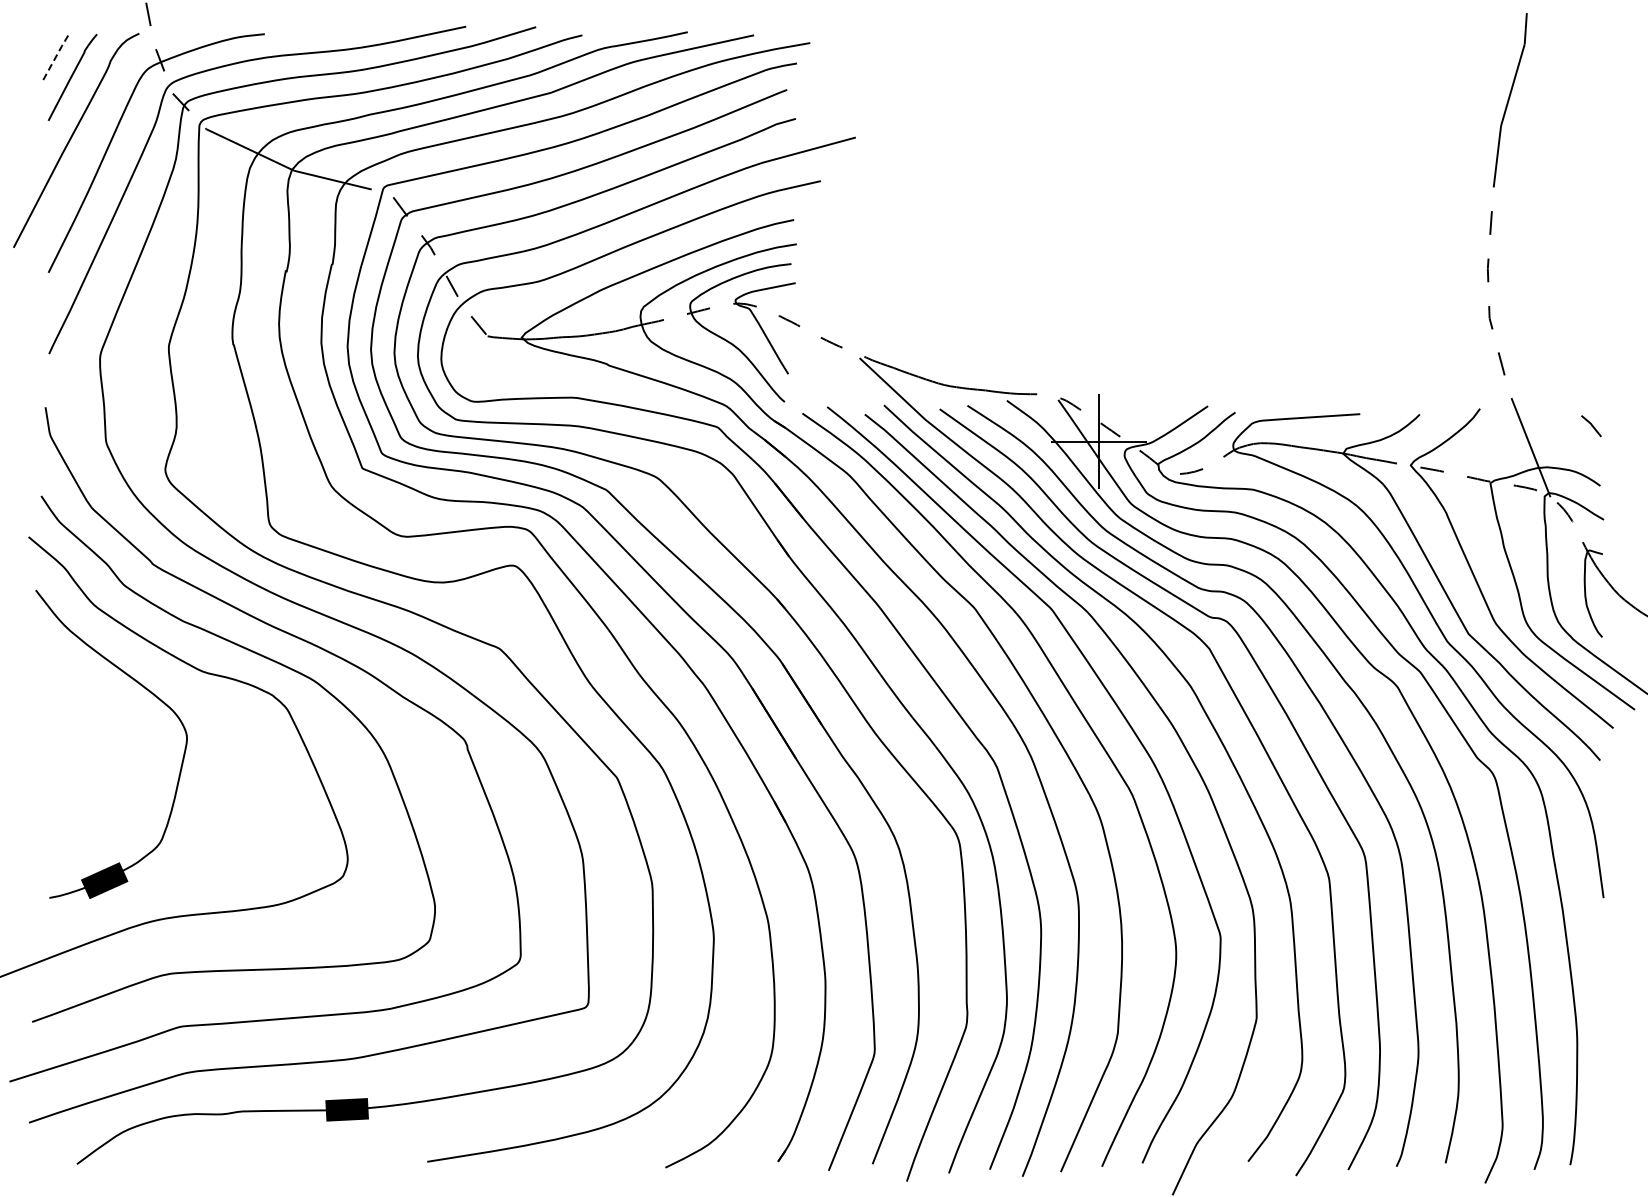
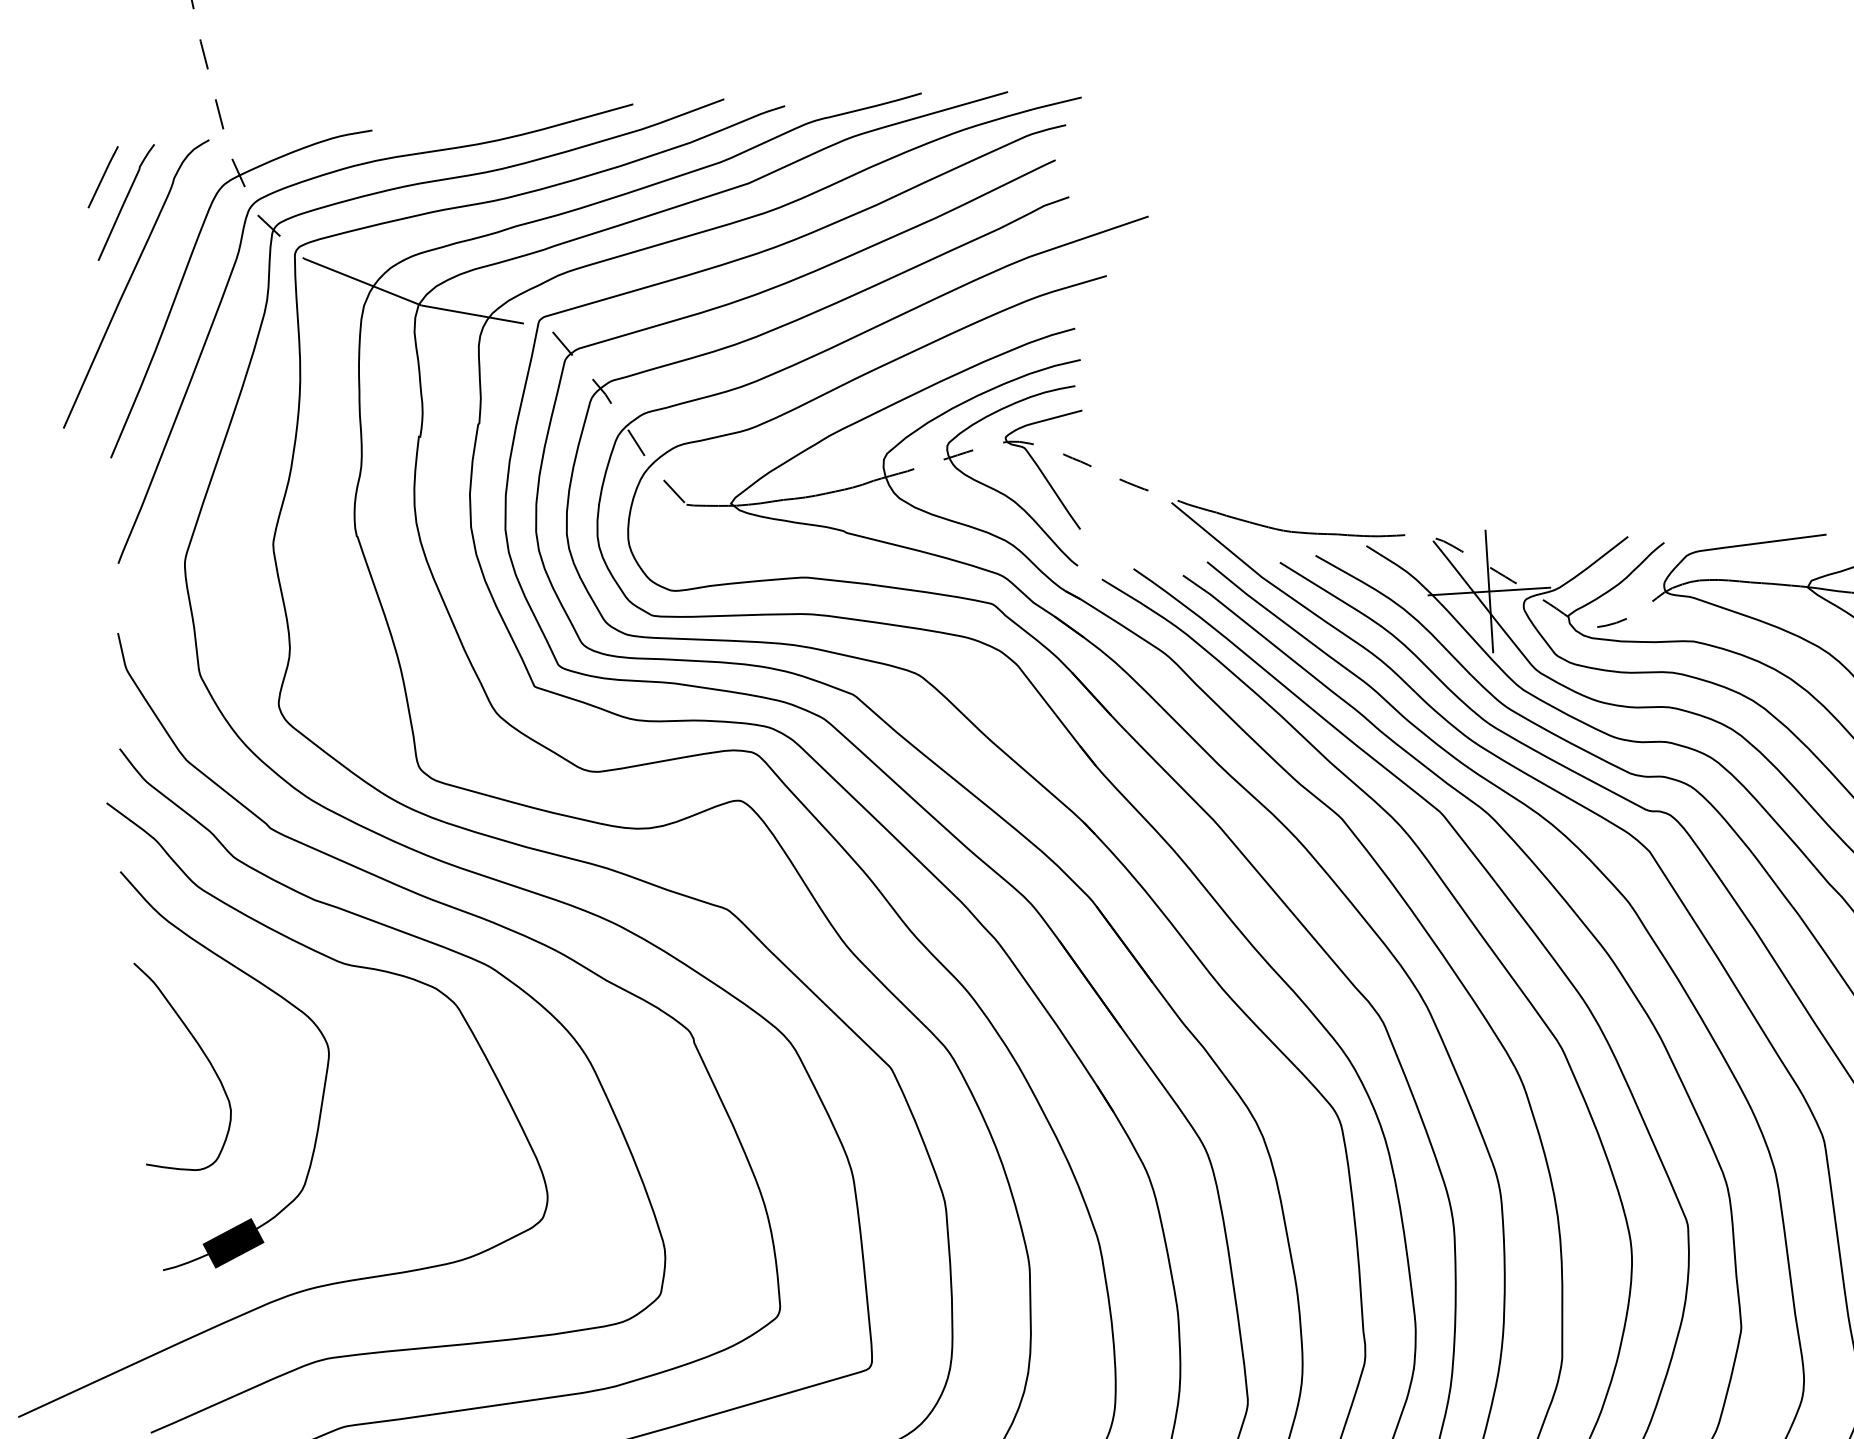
line: (56, 56) -> (103, 176), dashed -> solid
curve: (90, 734) -> (203, 1054), added

